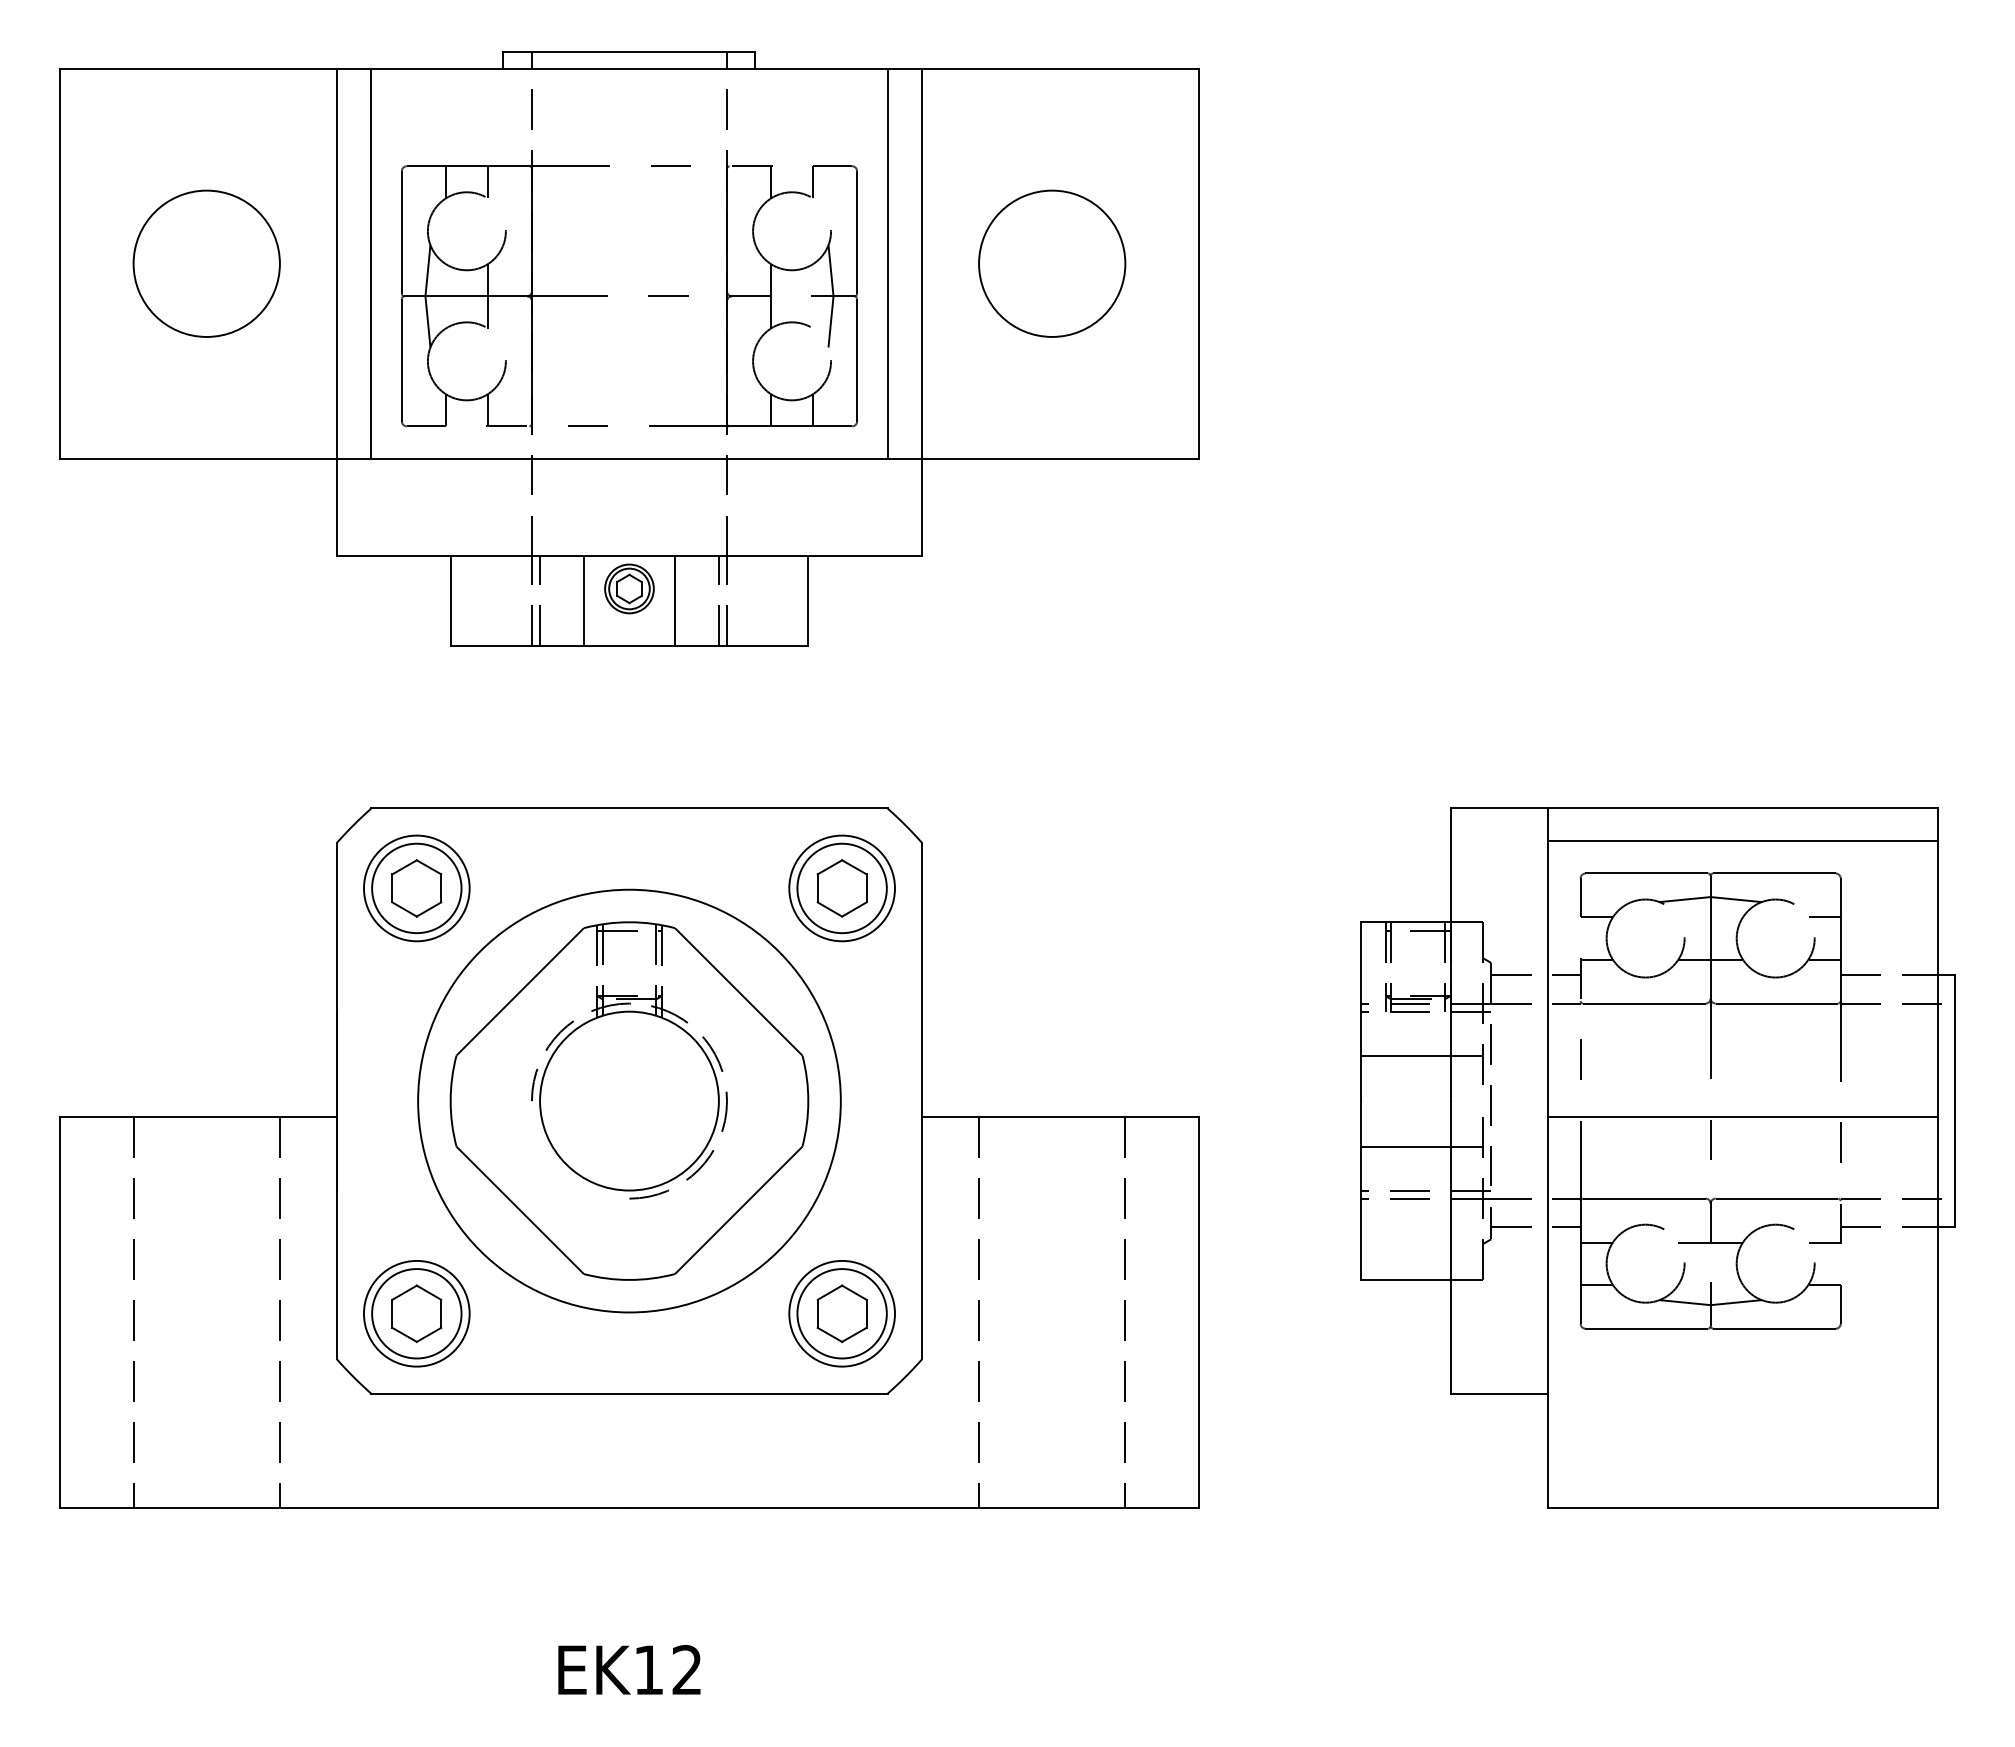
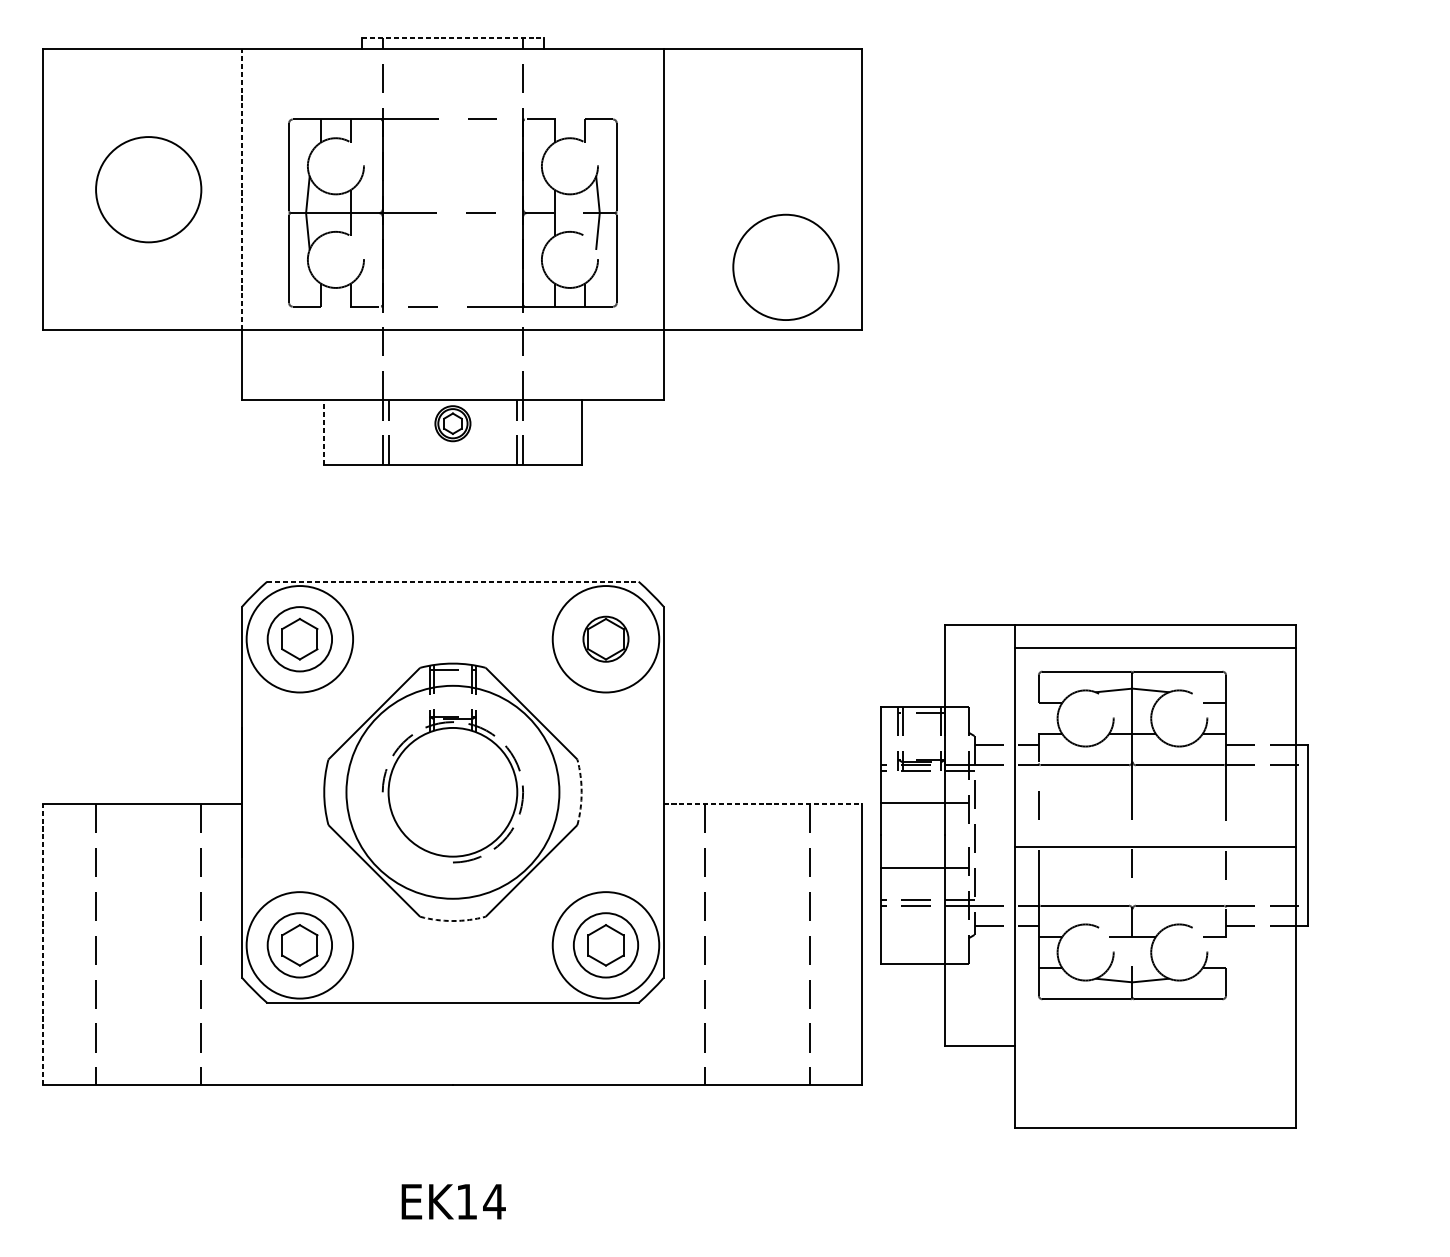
line: (629, 52) -> (452, 37), solid -> dashed
line: (336, 263) -> (242, 189), solid -> dashed
line: (371, 263) -> (267, 189), removed
line: (887, 263) -> (638, 189), removed
circle: (1052, 263) -> (786, 267), moved
line: (583, 600) -> (419, 432), removed
line: (675, 600) -> (486, 432), removed
line: (450, 601) -> (324, 432), solid -> dashed
line: (629, 808) -> (452, 581), solid -> dashed
circle: (416, 888) -> (299, 639), size x1.4
circle: (841, 888) -> (605, 639), size x0.7
circle: (841, 888) -> (605, 639), size x1.4
circle: (629, 1100) -> (452, 791), size x0.7
arc: (808, 1101) -> (581, 792), solid -> dashed
line: (1060, 1117) -> (763, 804), solid -> dashed
part: (1657, 1157) -> (1094, 876), moved
arc: (629, 1279) -> (452, 920), solid -> dashed
line: (60, 1311) -> (43, 943), solid -> dashed
circle: (416, 1313) -> (299, 945), size x1.4
circle: (841, 1313) -> (605, 945), size x1.4
text: (687, 1669) -> (494, 1201), EK12 -> EK14

